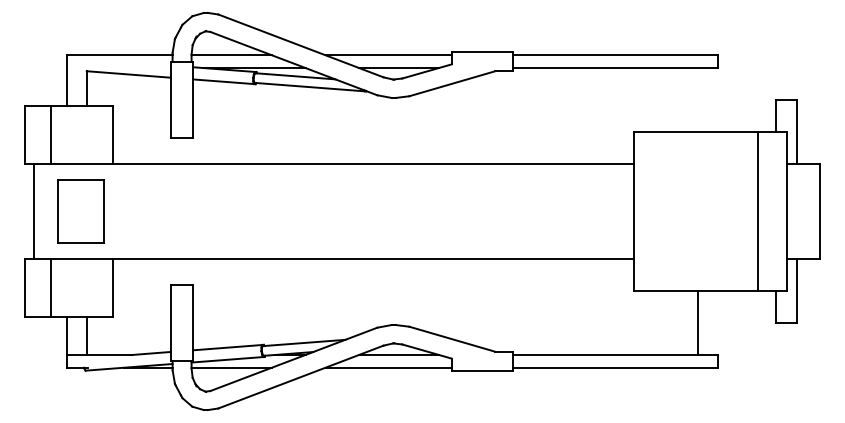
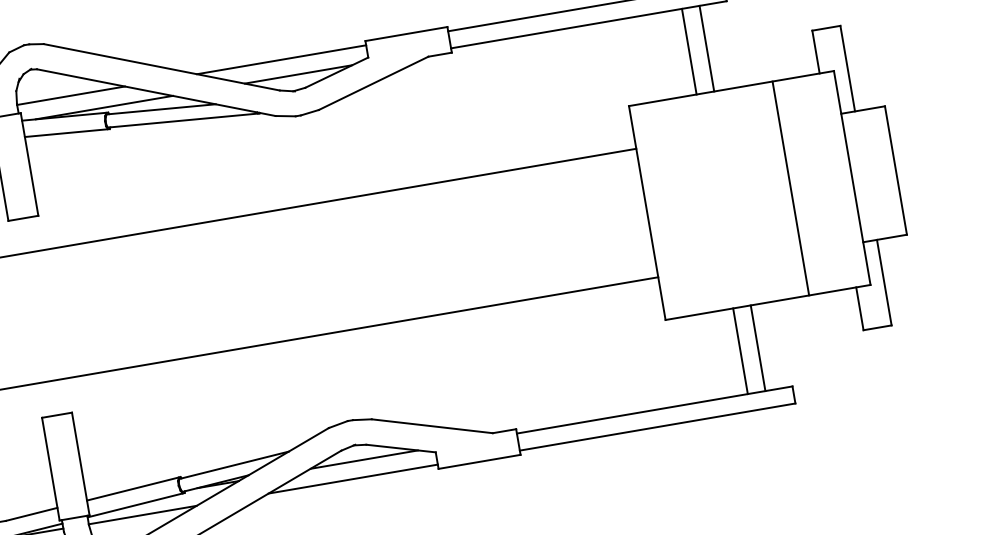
line: (684, 99) -> (688, 51), added
line: (697, 99) -> (706, 48), added
line: (758, 211) -> (791, 188), moved
line: (684, 323) -> (740, 351), added

